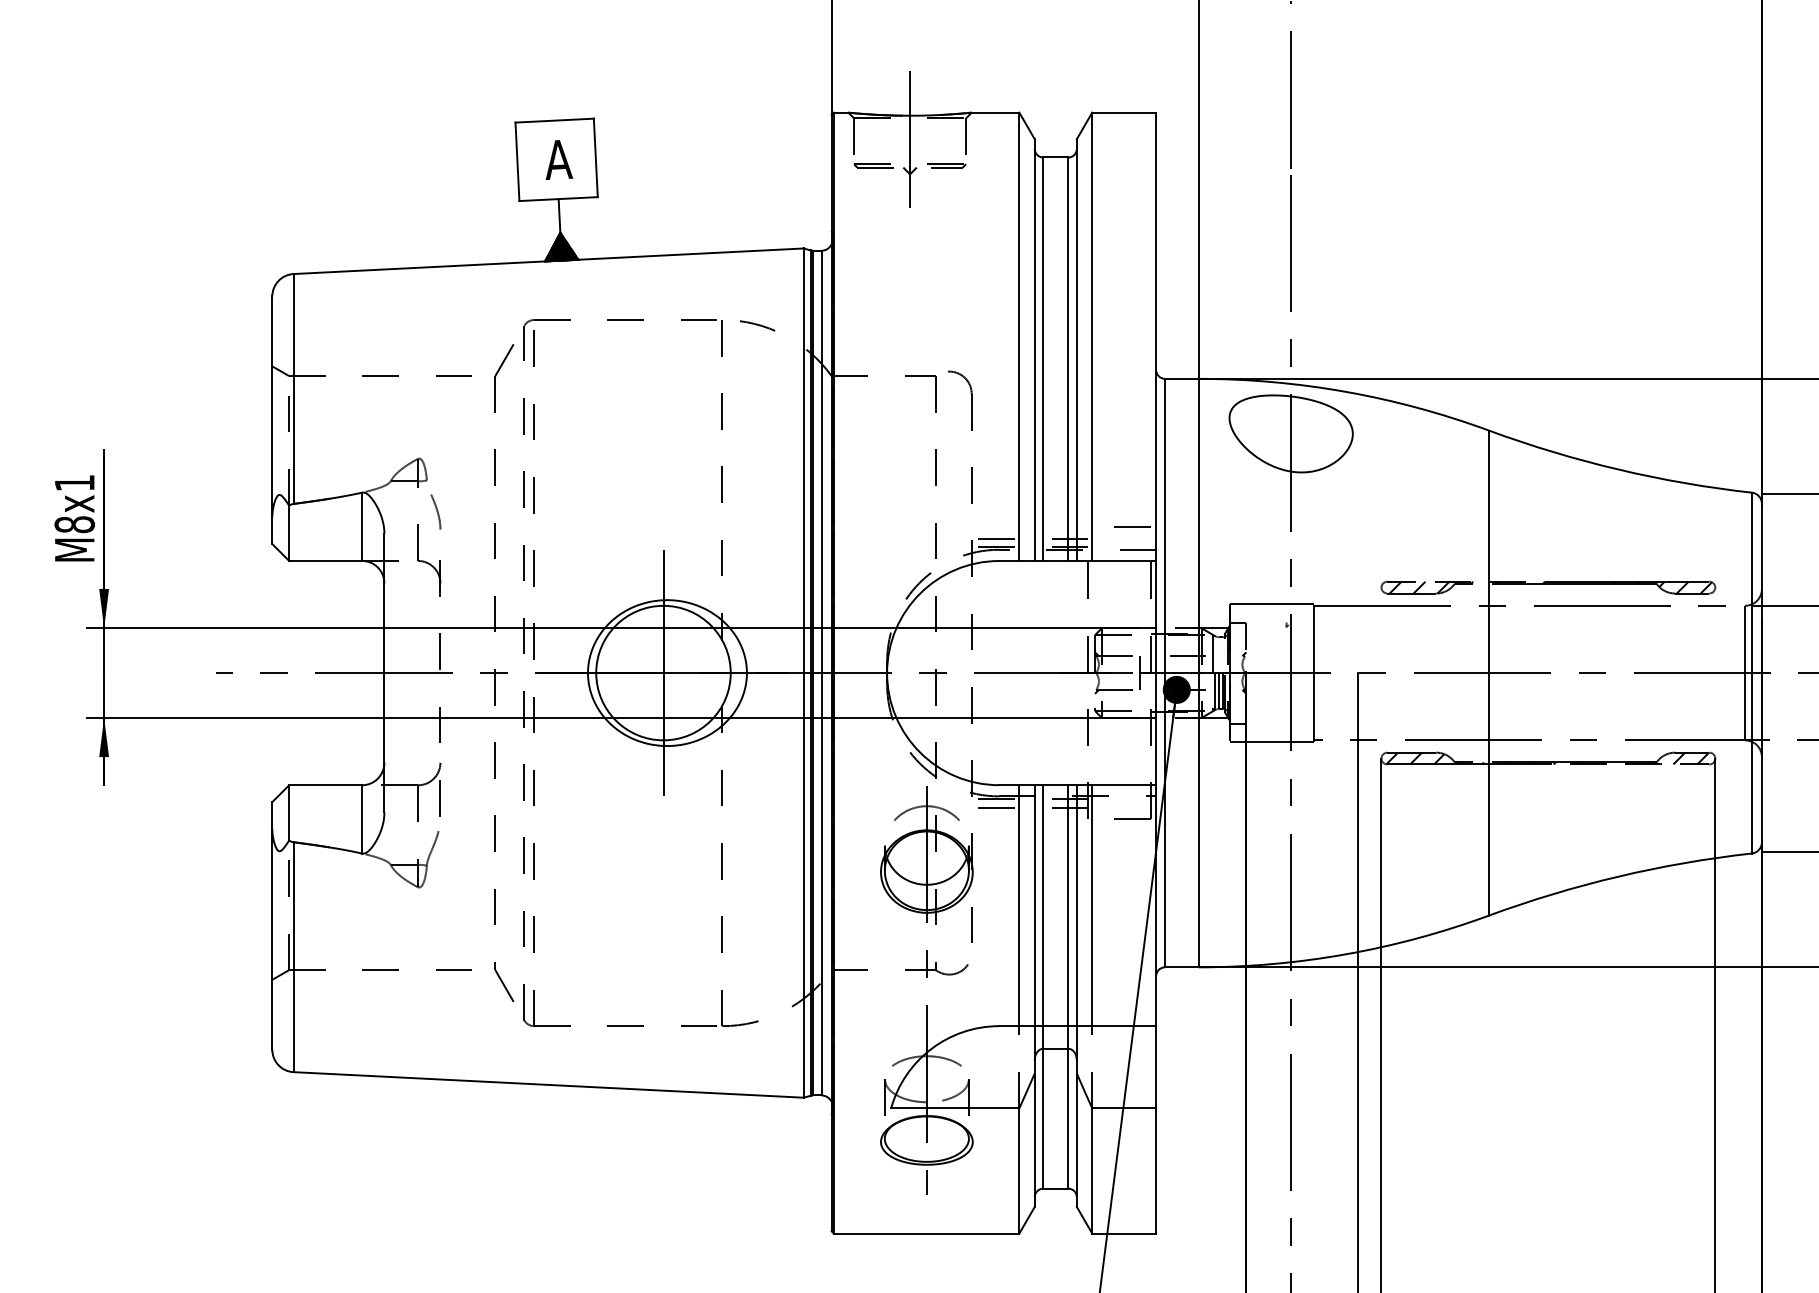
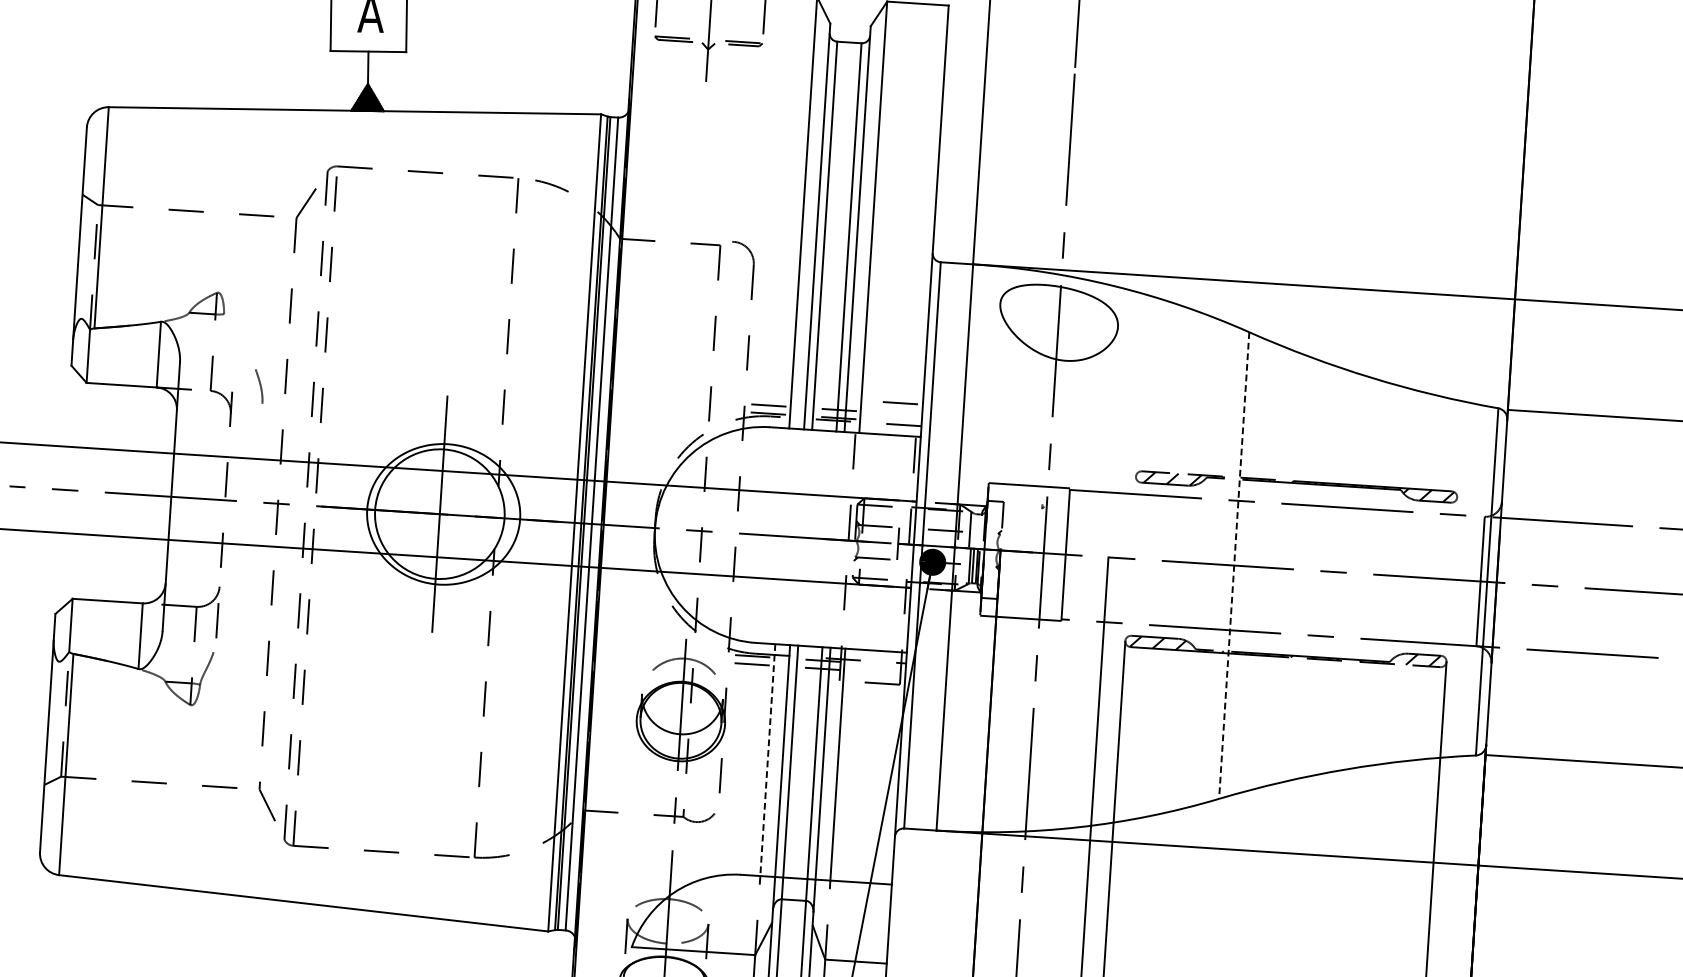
curve: (436, 511) -> (259, 386), moved
line: (1489, 673) -> (1234, 565), solid -> dashed
line: (1019, 906) -> (767, 760), solid -> dashed

